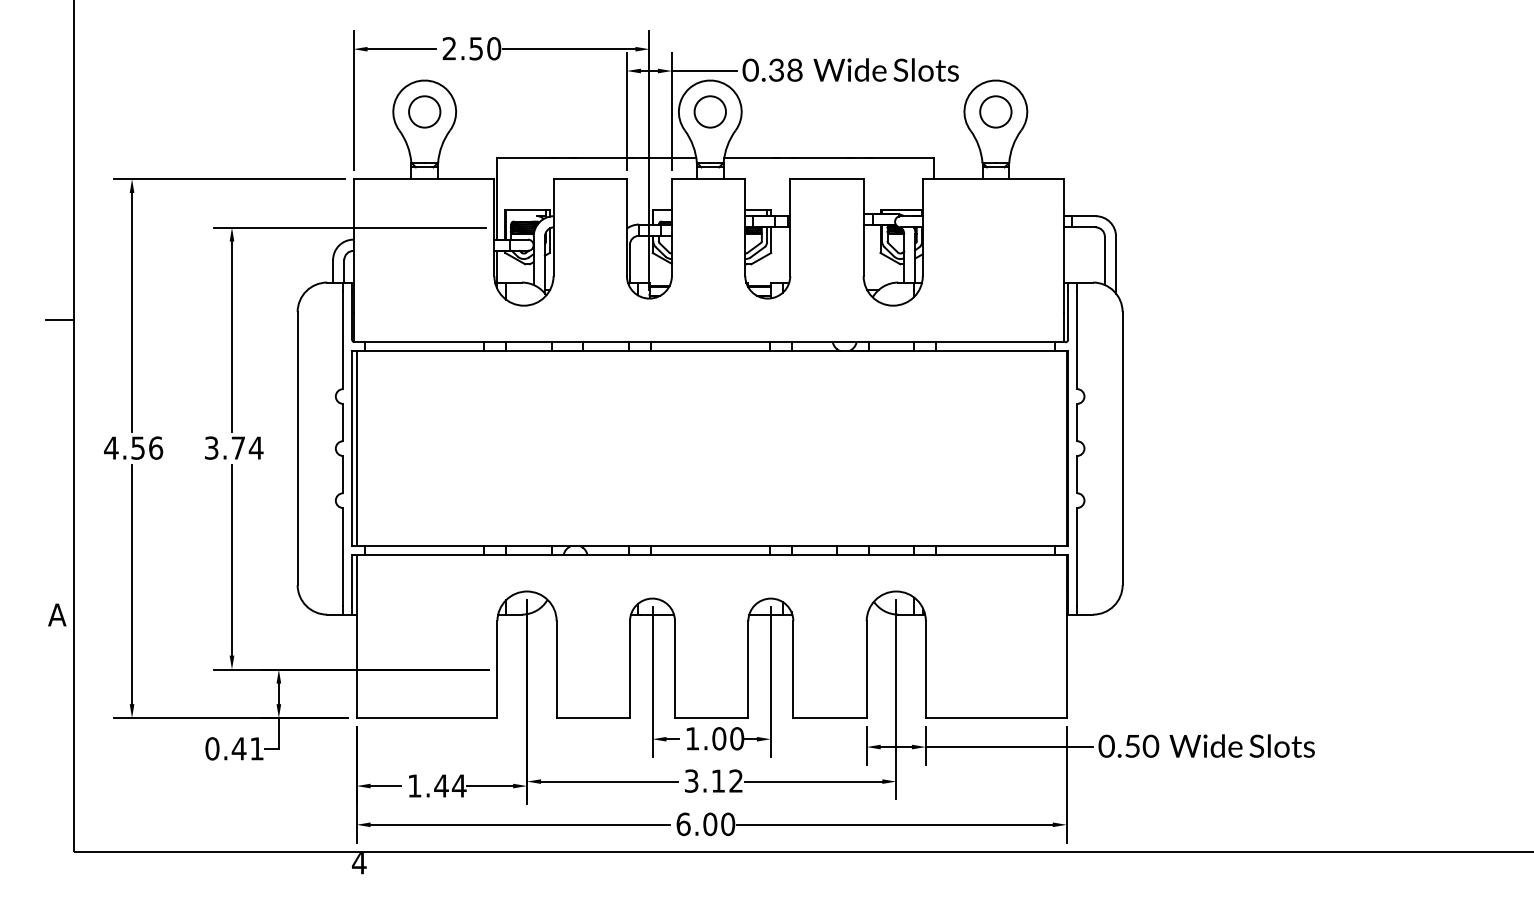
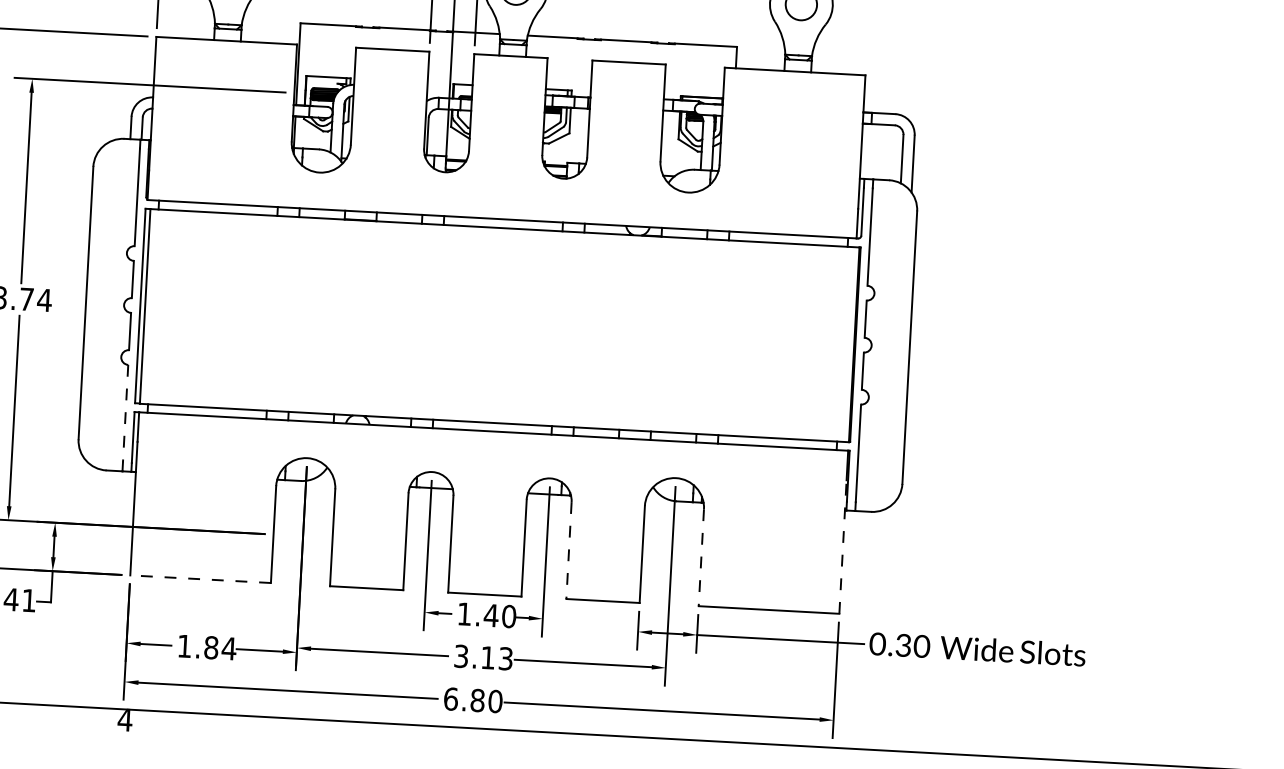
line: (343, 556) -> (125, 413), solid -> dashed
line: (1066, 651) -> (842, 547), solid -> dashed
line: (793, 669) -> (569, 550), solid -> dashed
line: (925, 669) -> (700, 557), solid -> dashed
line: (426, 718) -> (200, 579), solid -> dashed
text: (718, 738) -> (490, 615), 1.00 -> 1.40
text: (1132, 745) -> (903, 644), 0.50 -> 0.30
text: (735, 780) -> (505, 658), 3.12 -> 3.13
text: (441, 785) -> (211, 647), 1.44 -> 1.84
text: (710, 824) -> (477, 700), 6.00 -> 6.80

